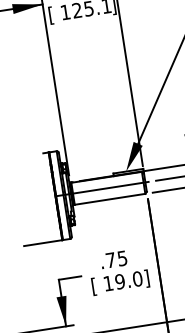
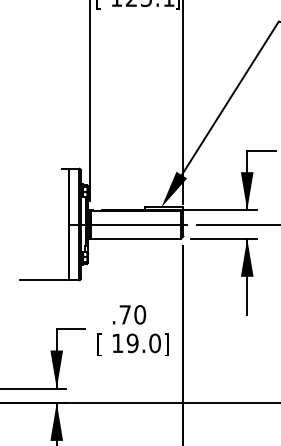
text: (122, 258) -> (140, 314), .75 -> .70

